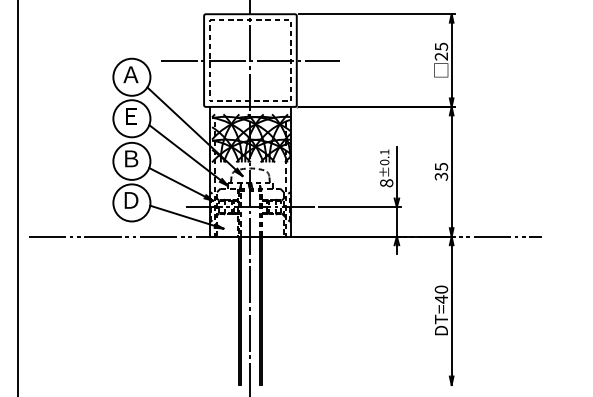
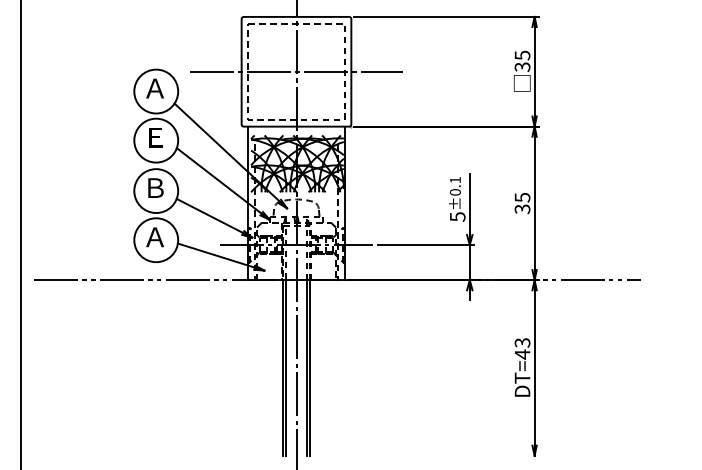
text: (441, 56) -> (522, 67), 25 -> 35
text: (386, 182) -> (457, 216), 8 -> 5
text: (130, 200) -> (154, 237), Ｄ -> Ａ
text: (441, 289) -> (522, 342), DT=40 -> DT=43

